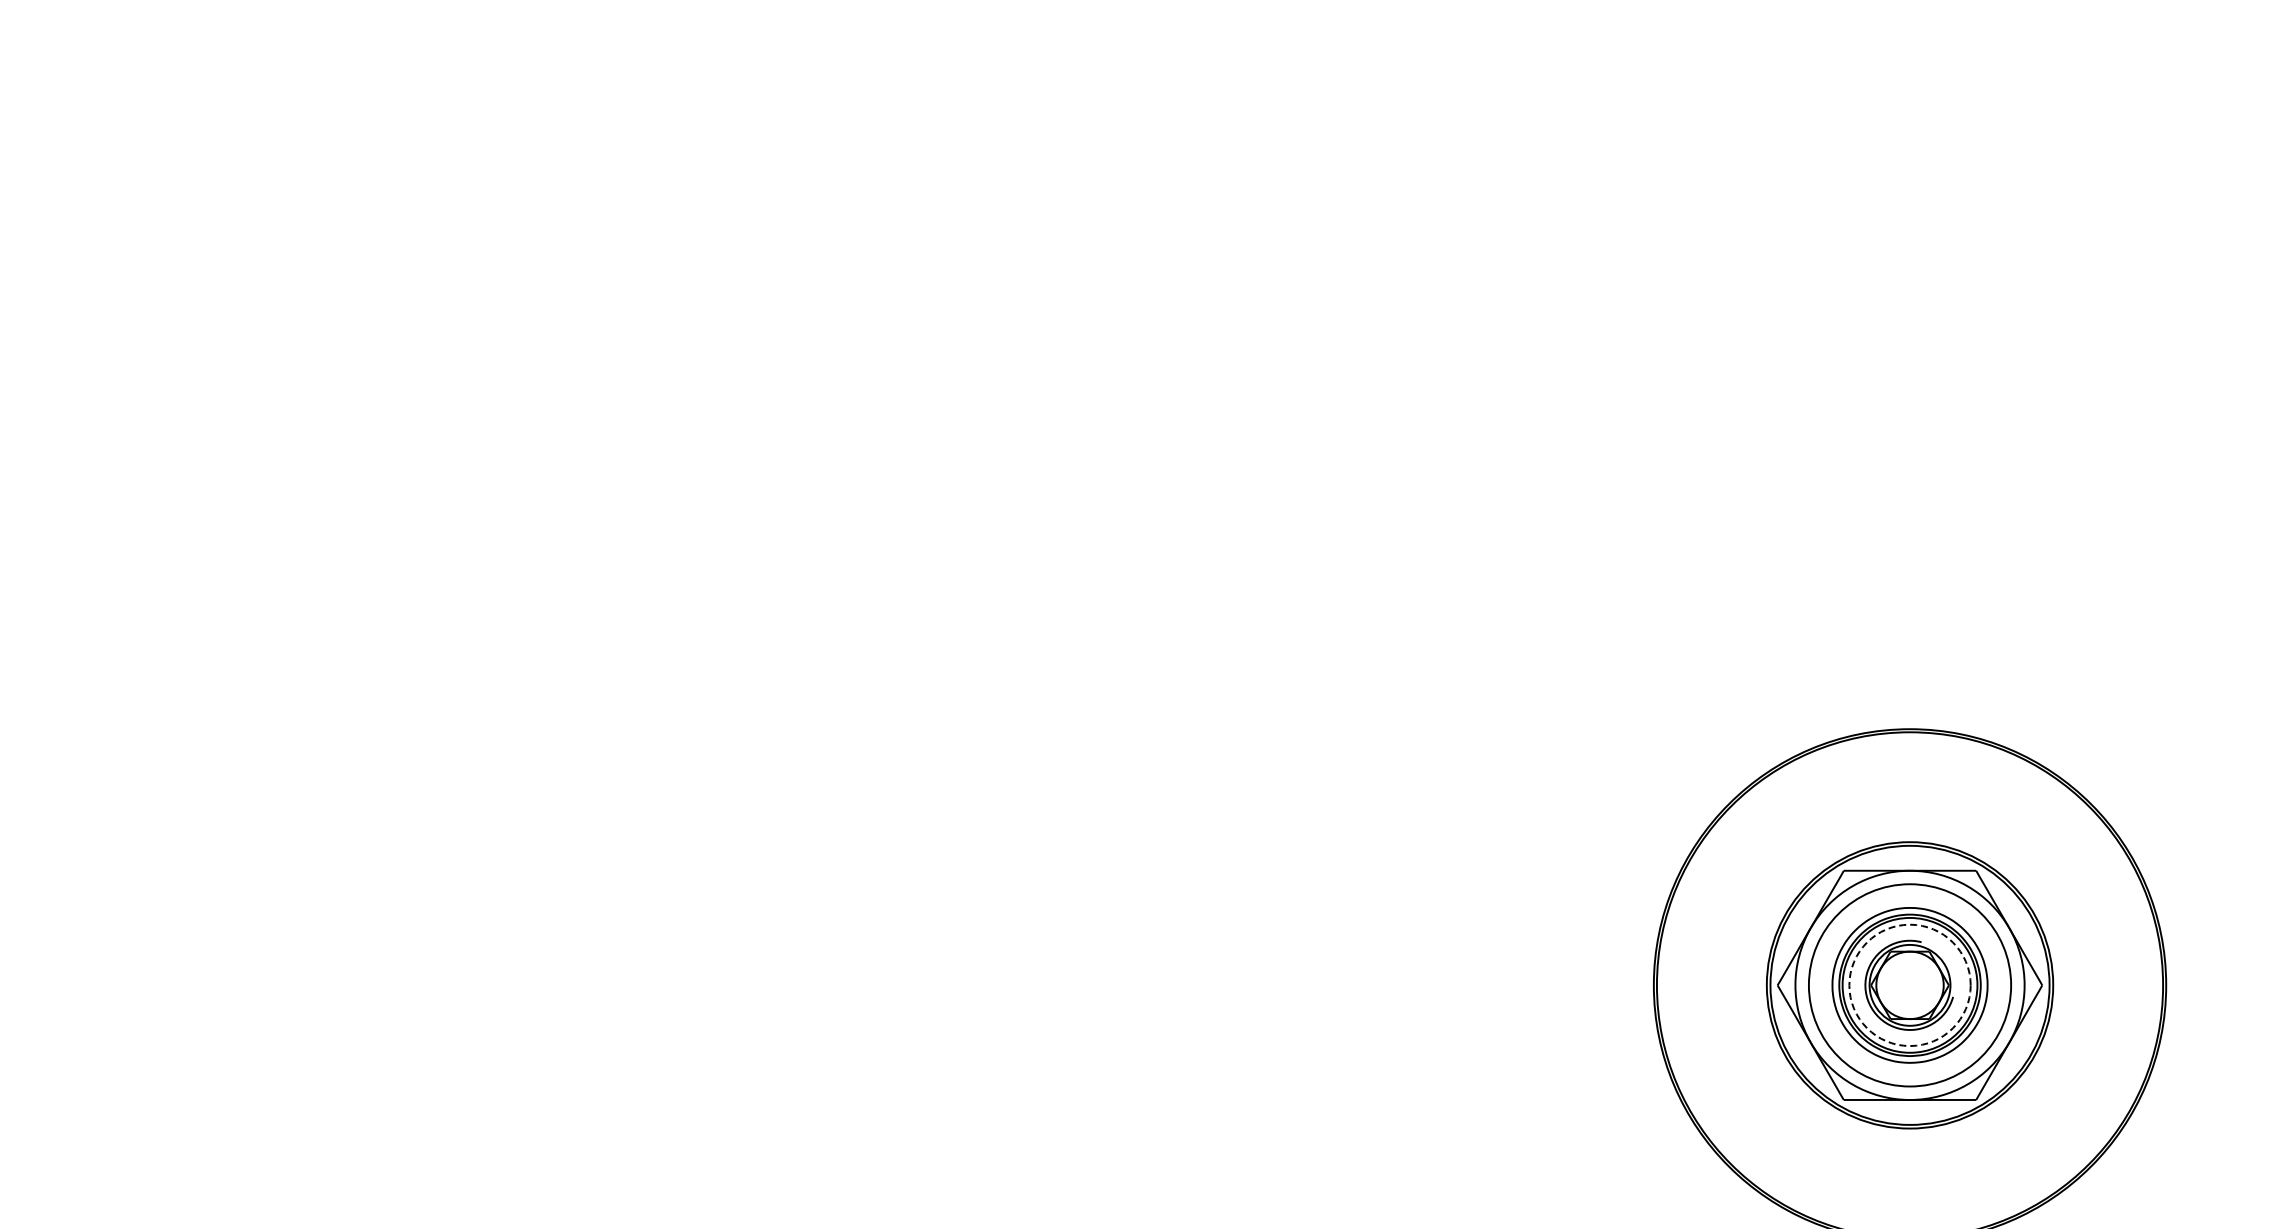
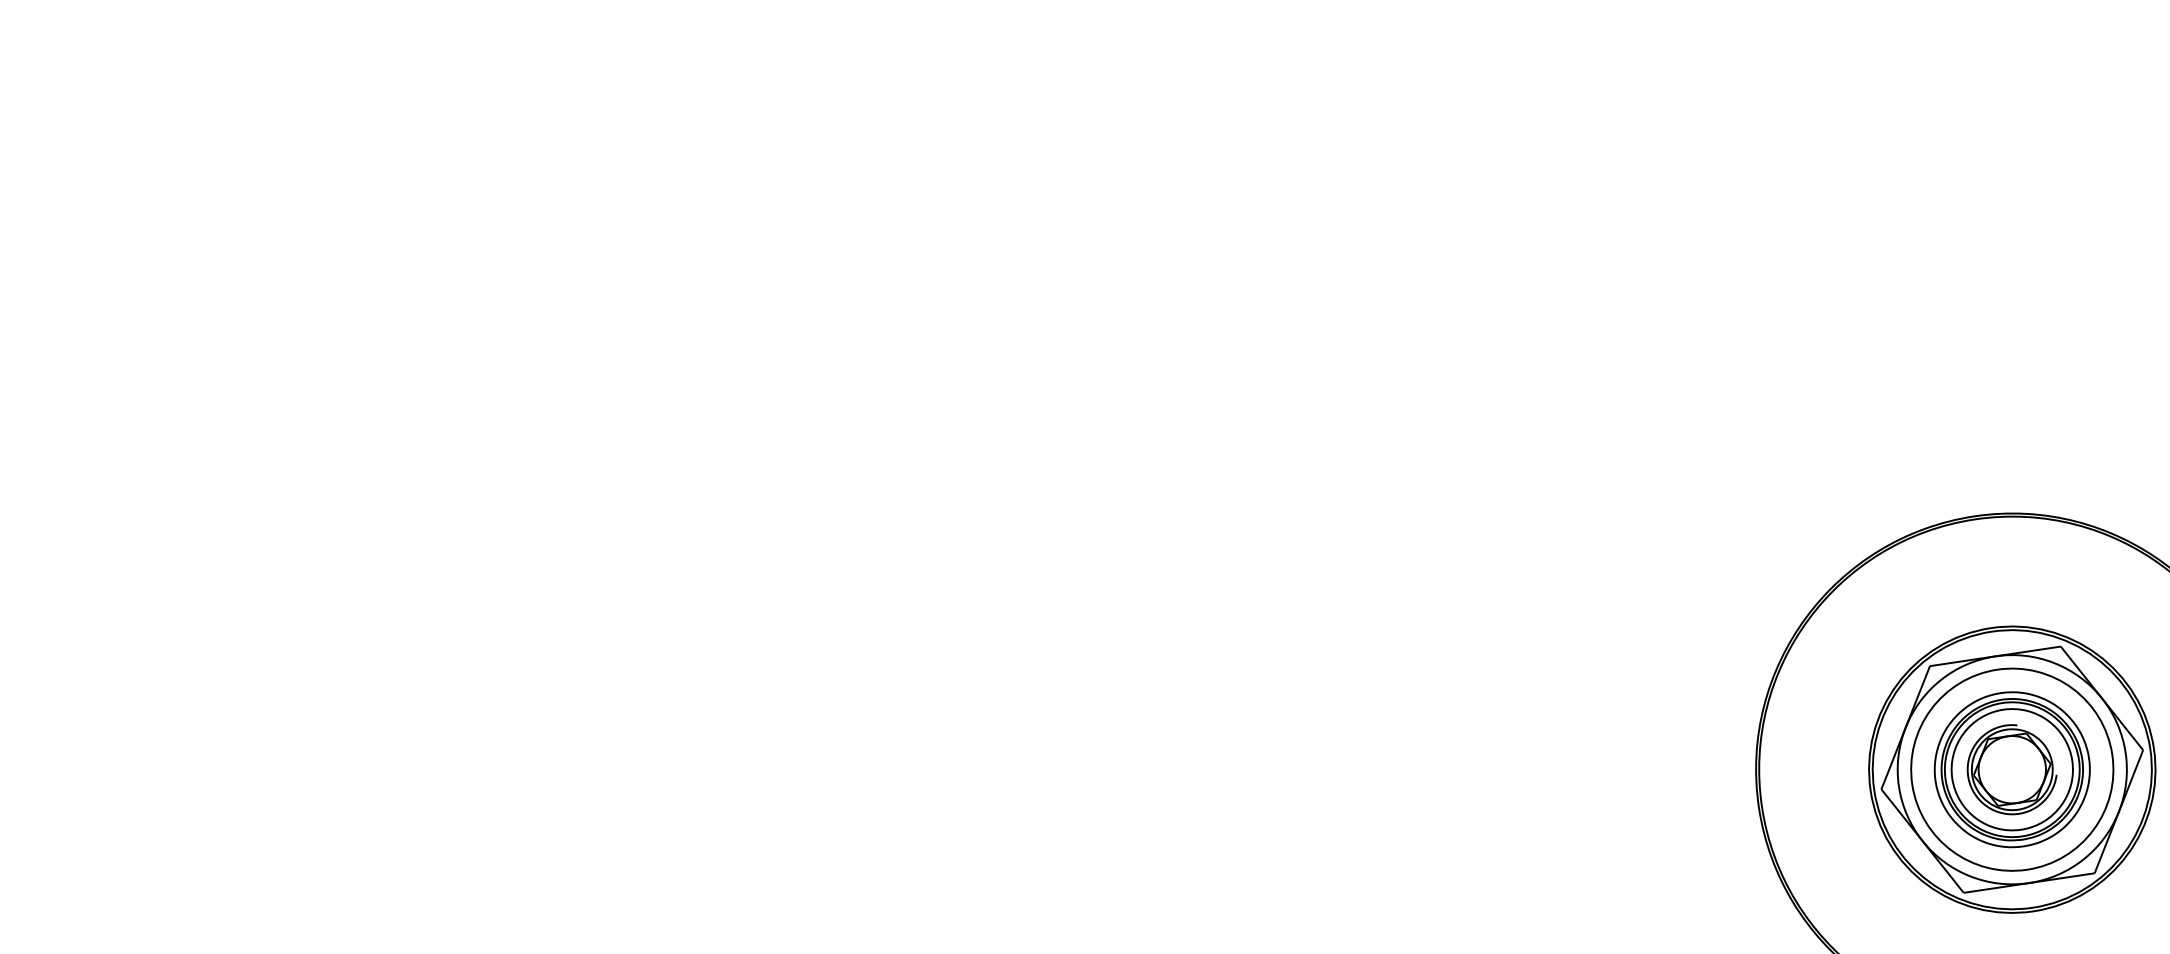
circle: (1909, 985) -> (2011, 769), dashed -> solid

